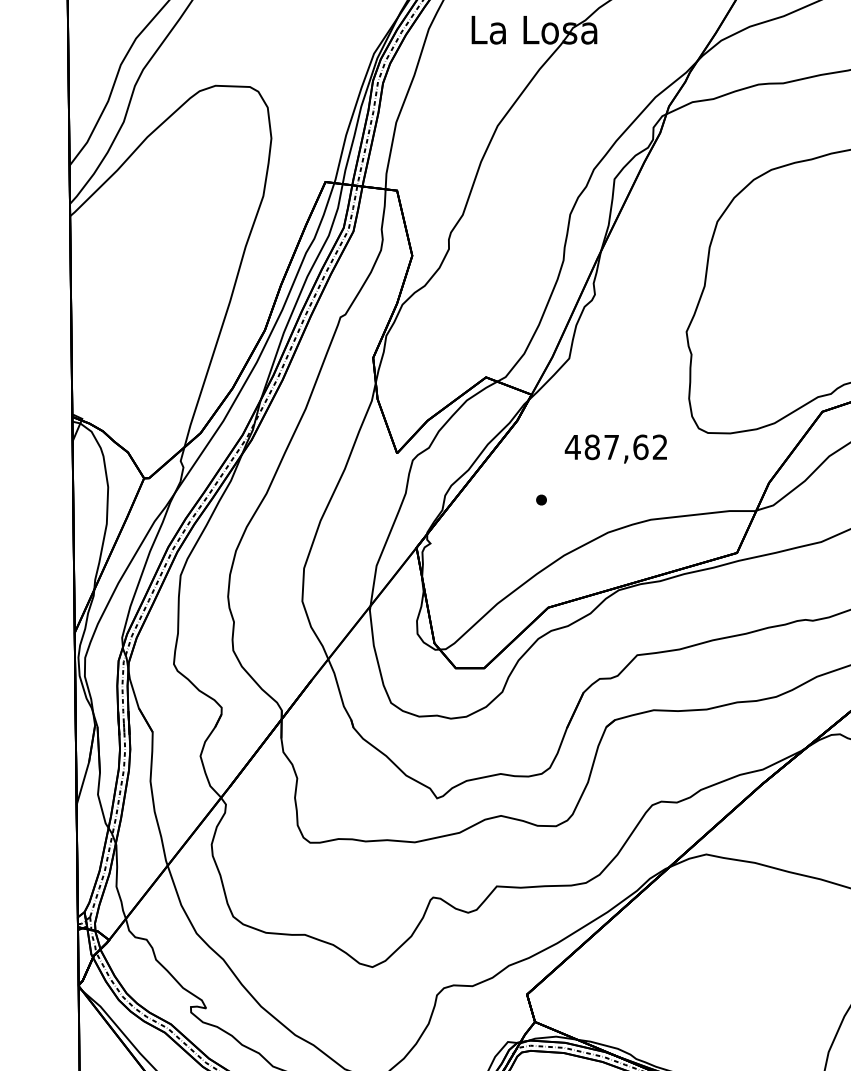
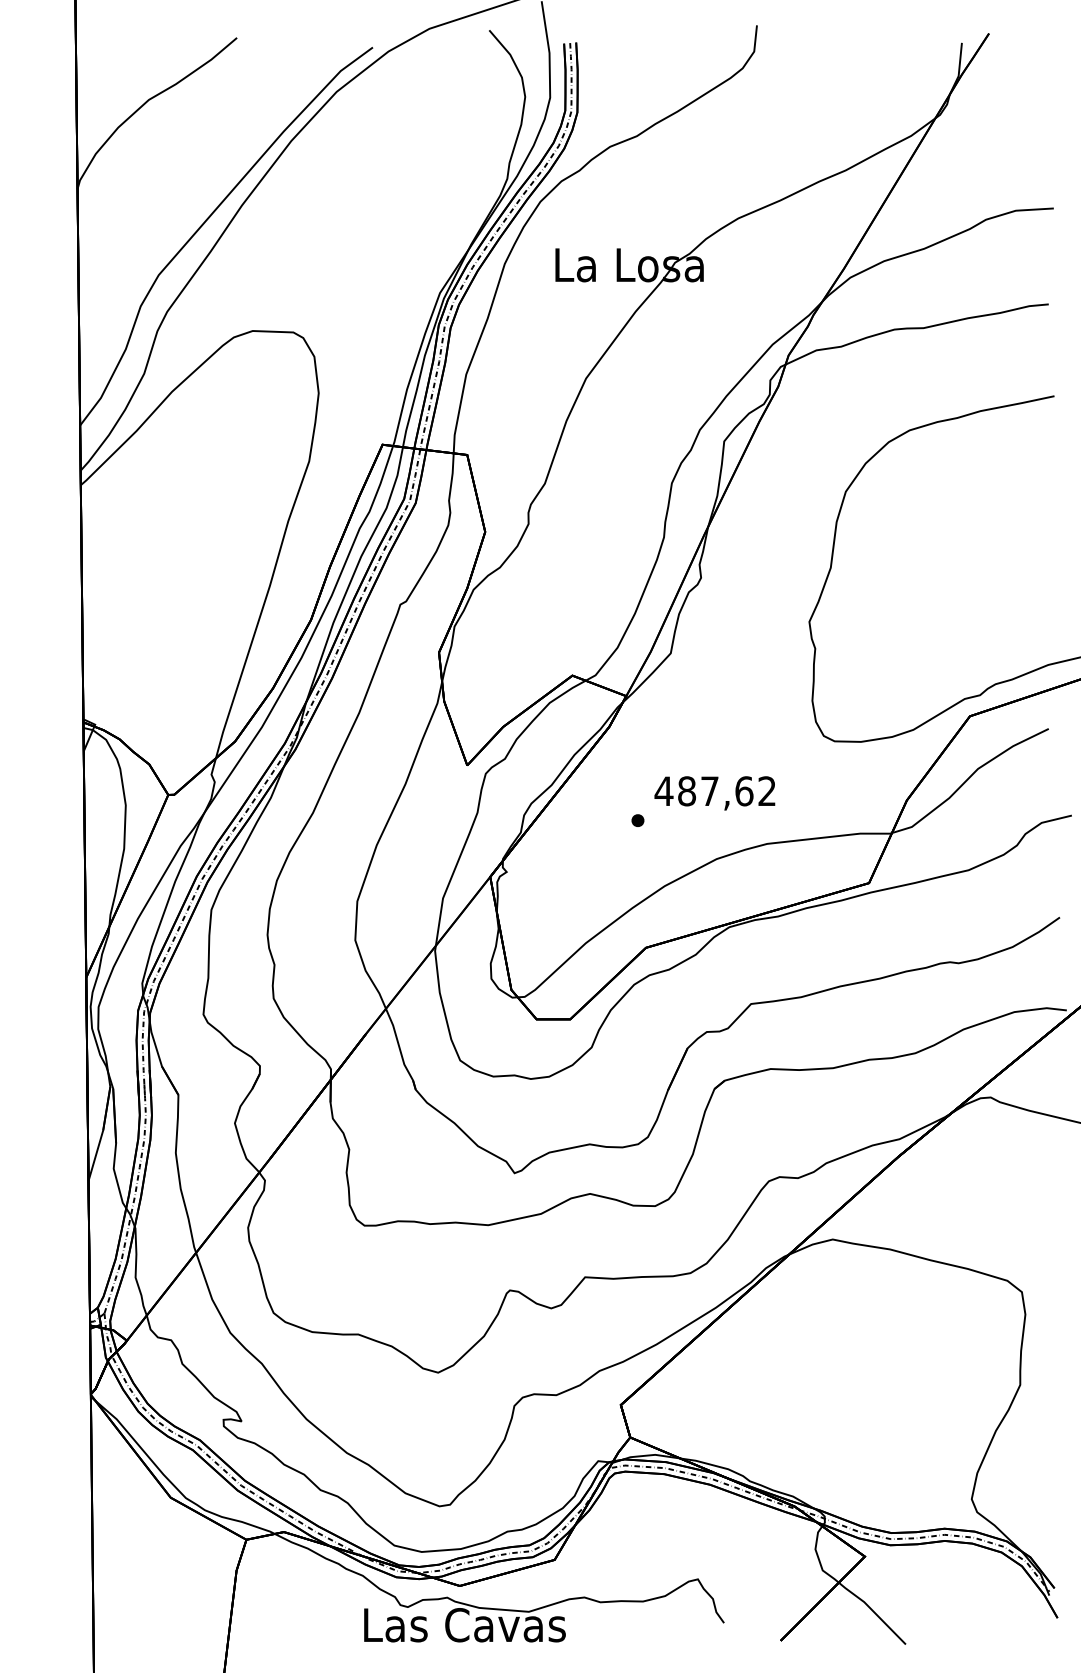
text: (615, 449) -> (714, 793), moved

